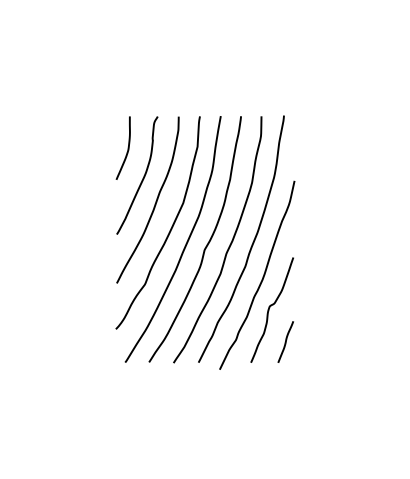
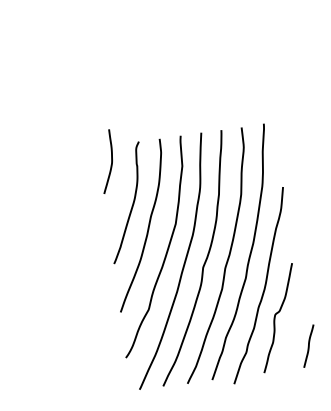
curve: (127, 147) -> (110, 160), moved
curve: (285, 341) -> (308, 345), moved

